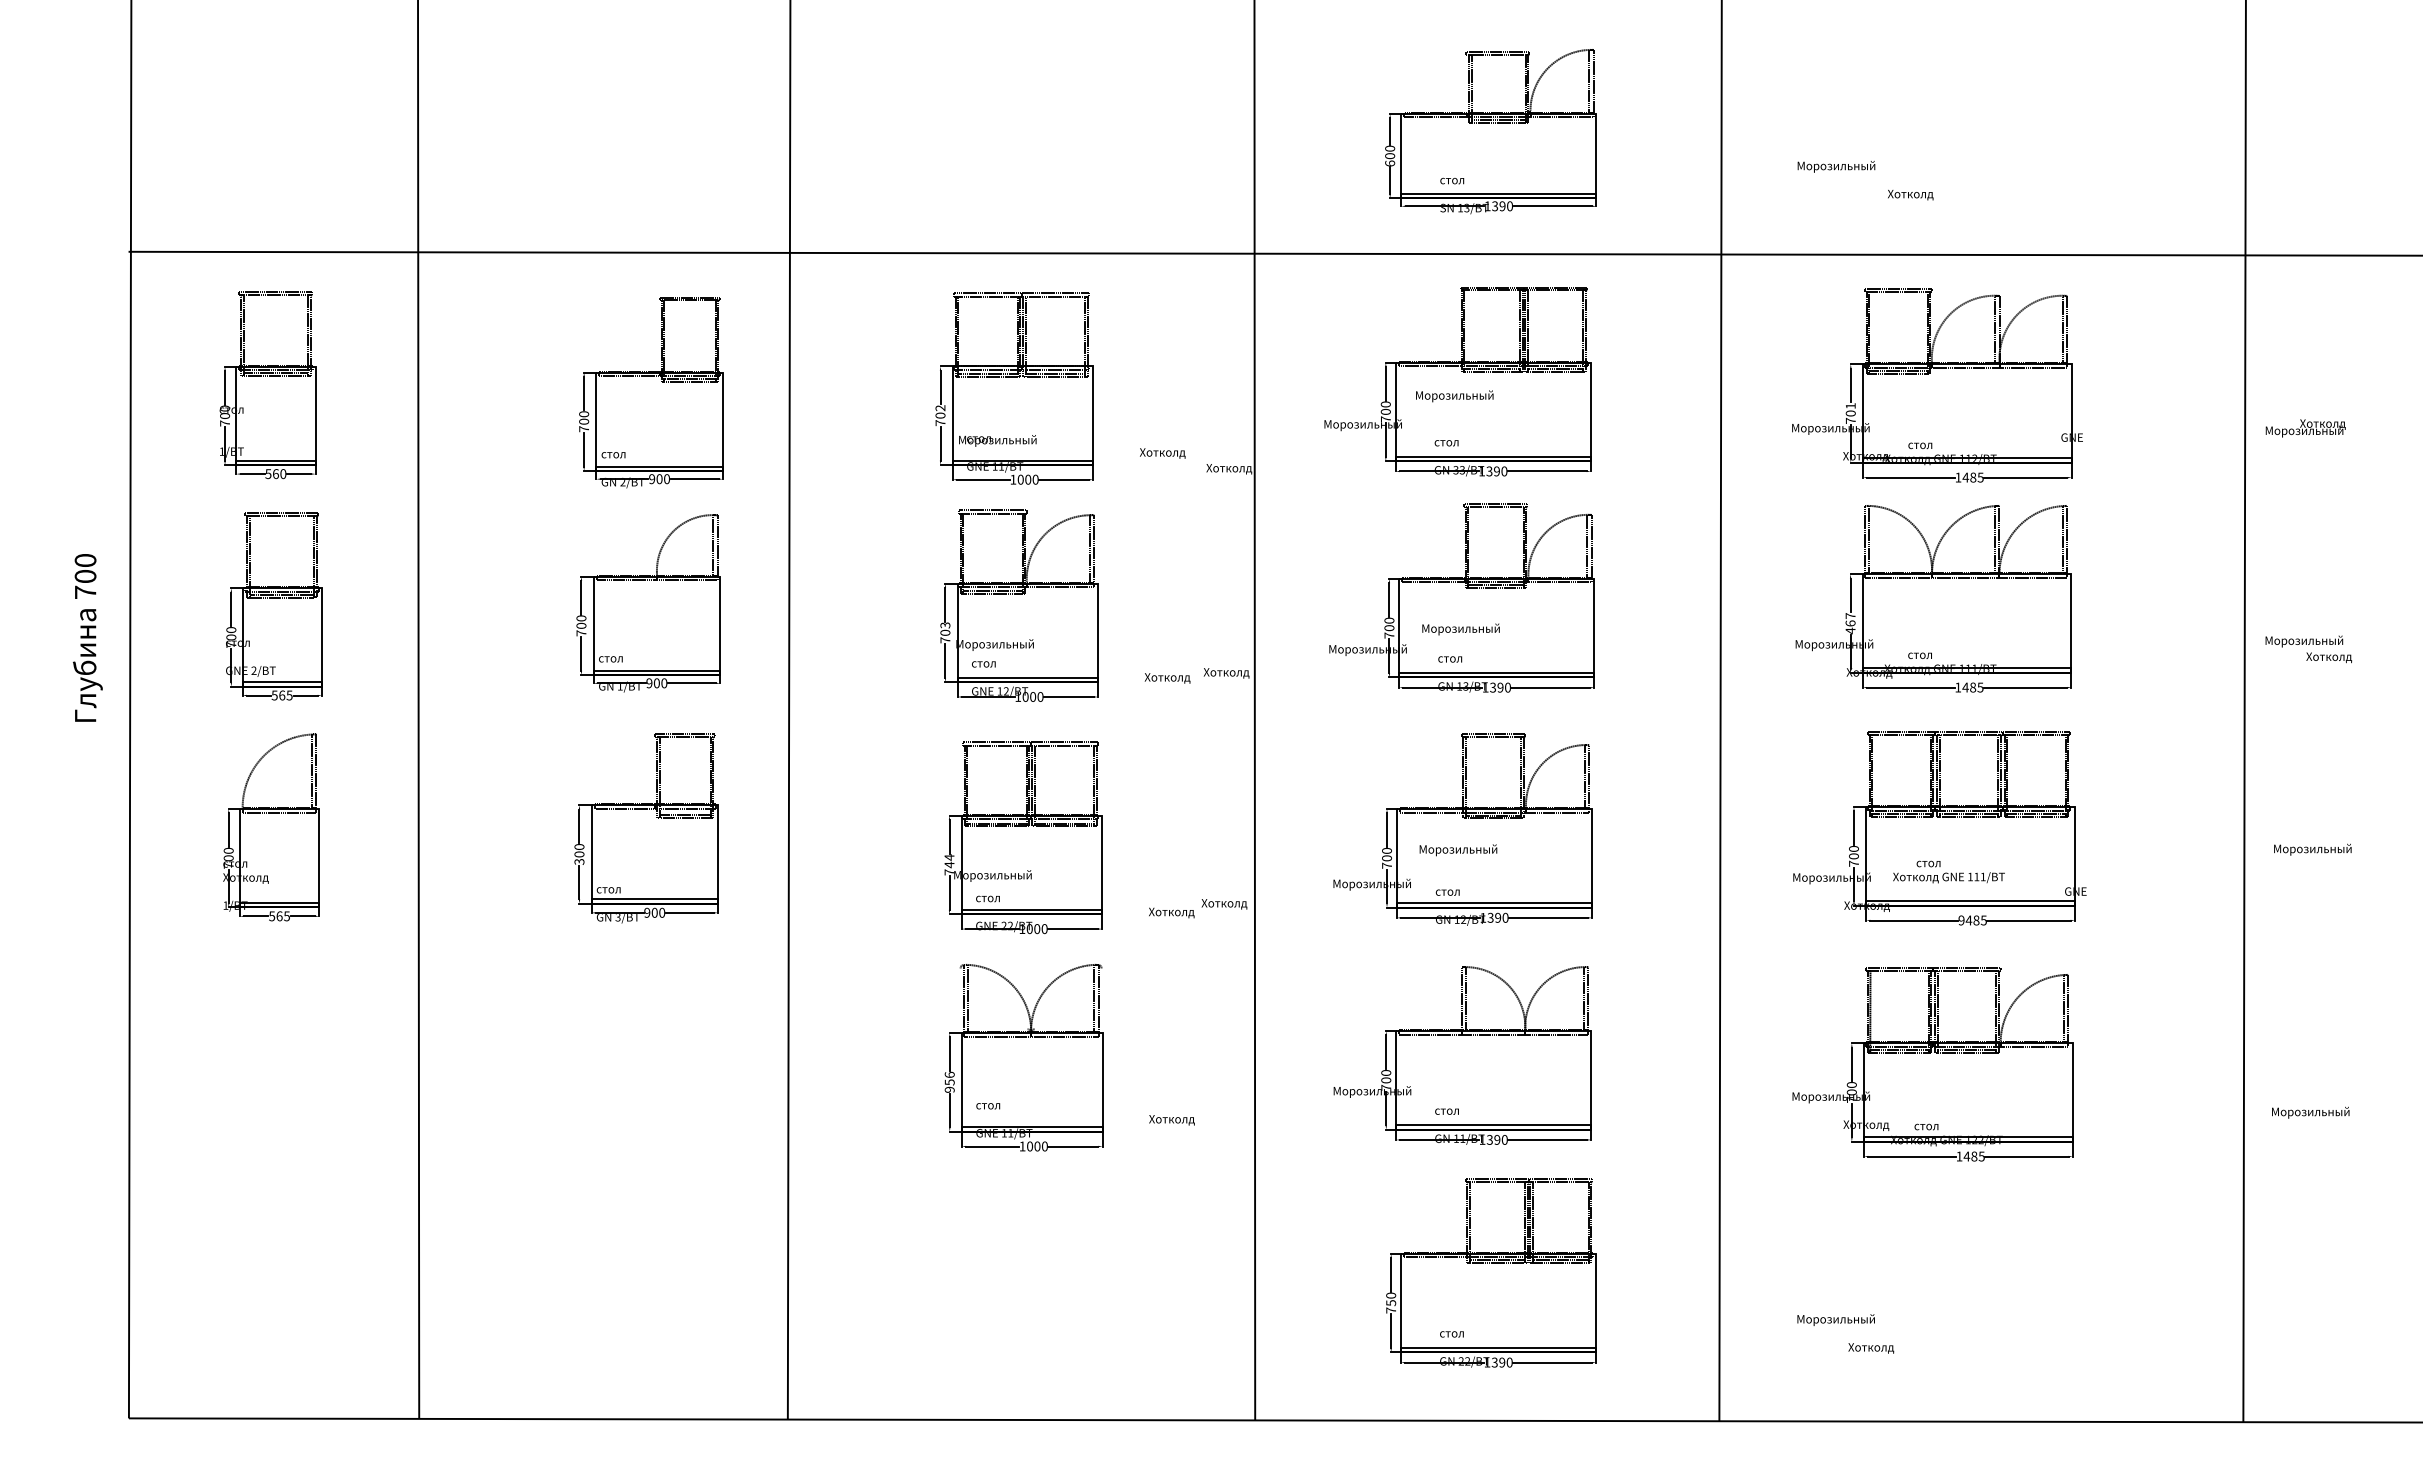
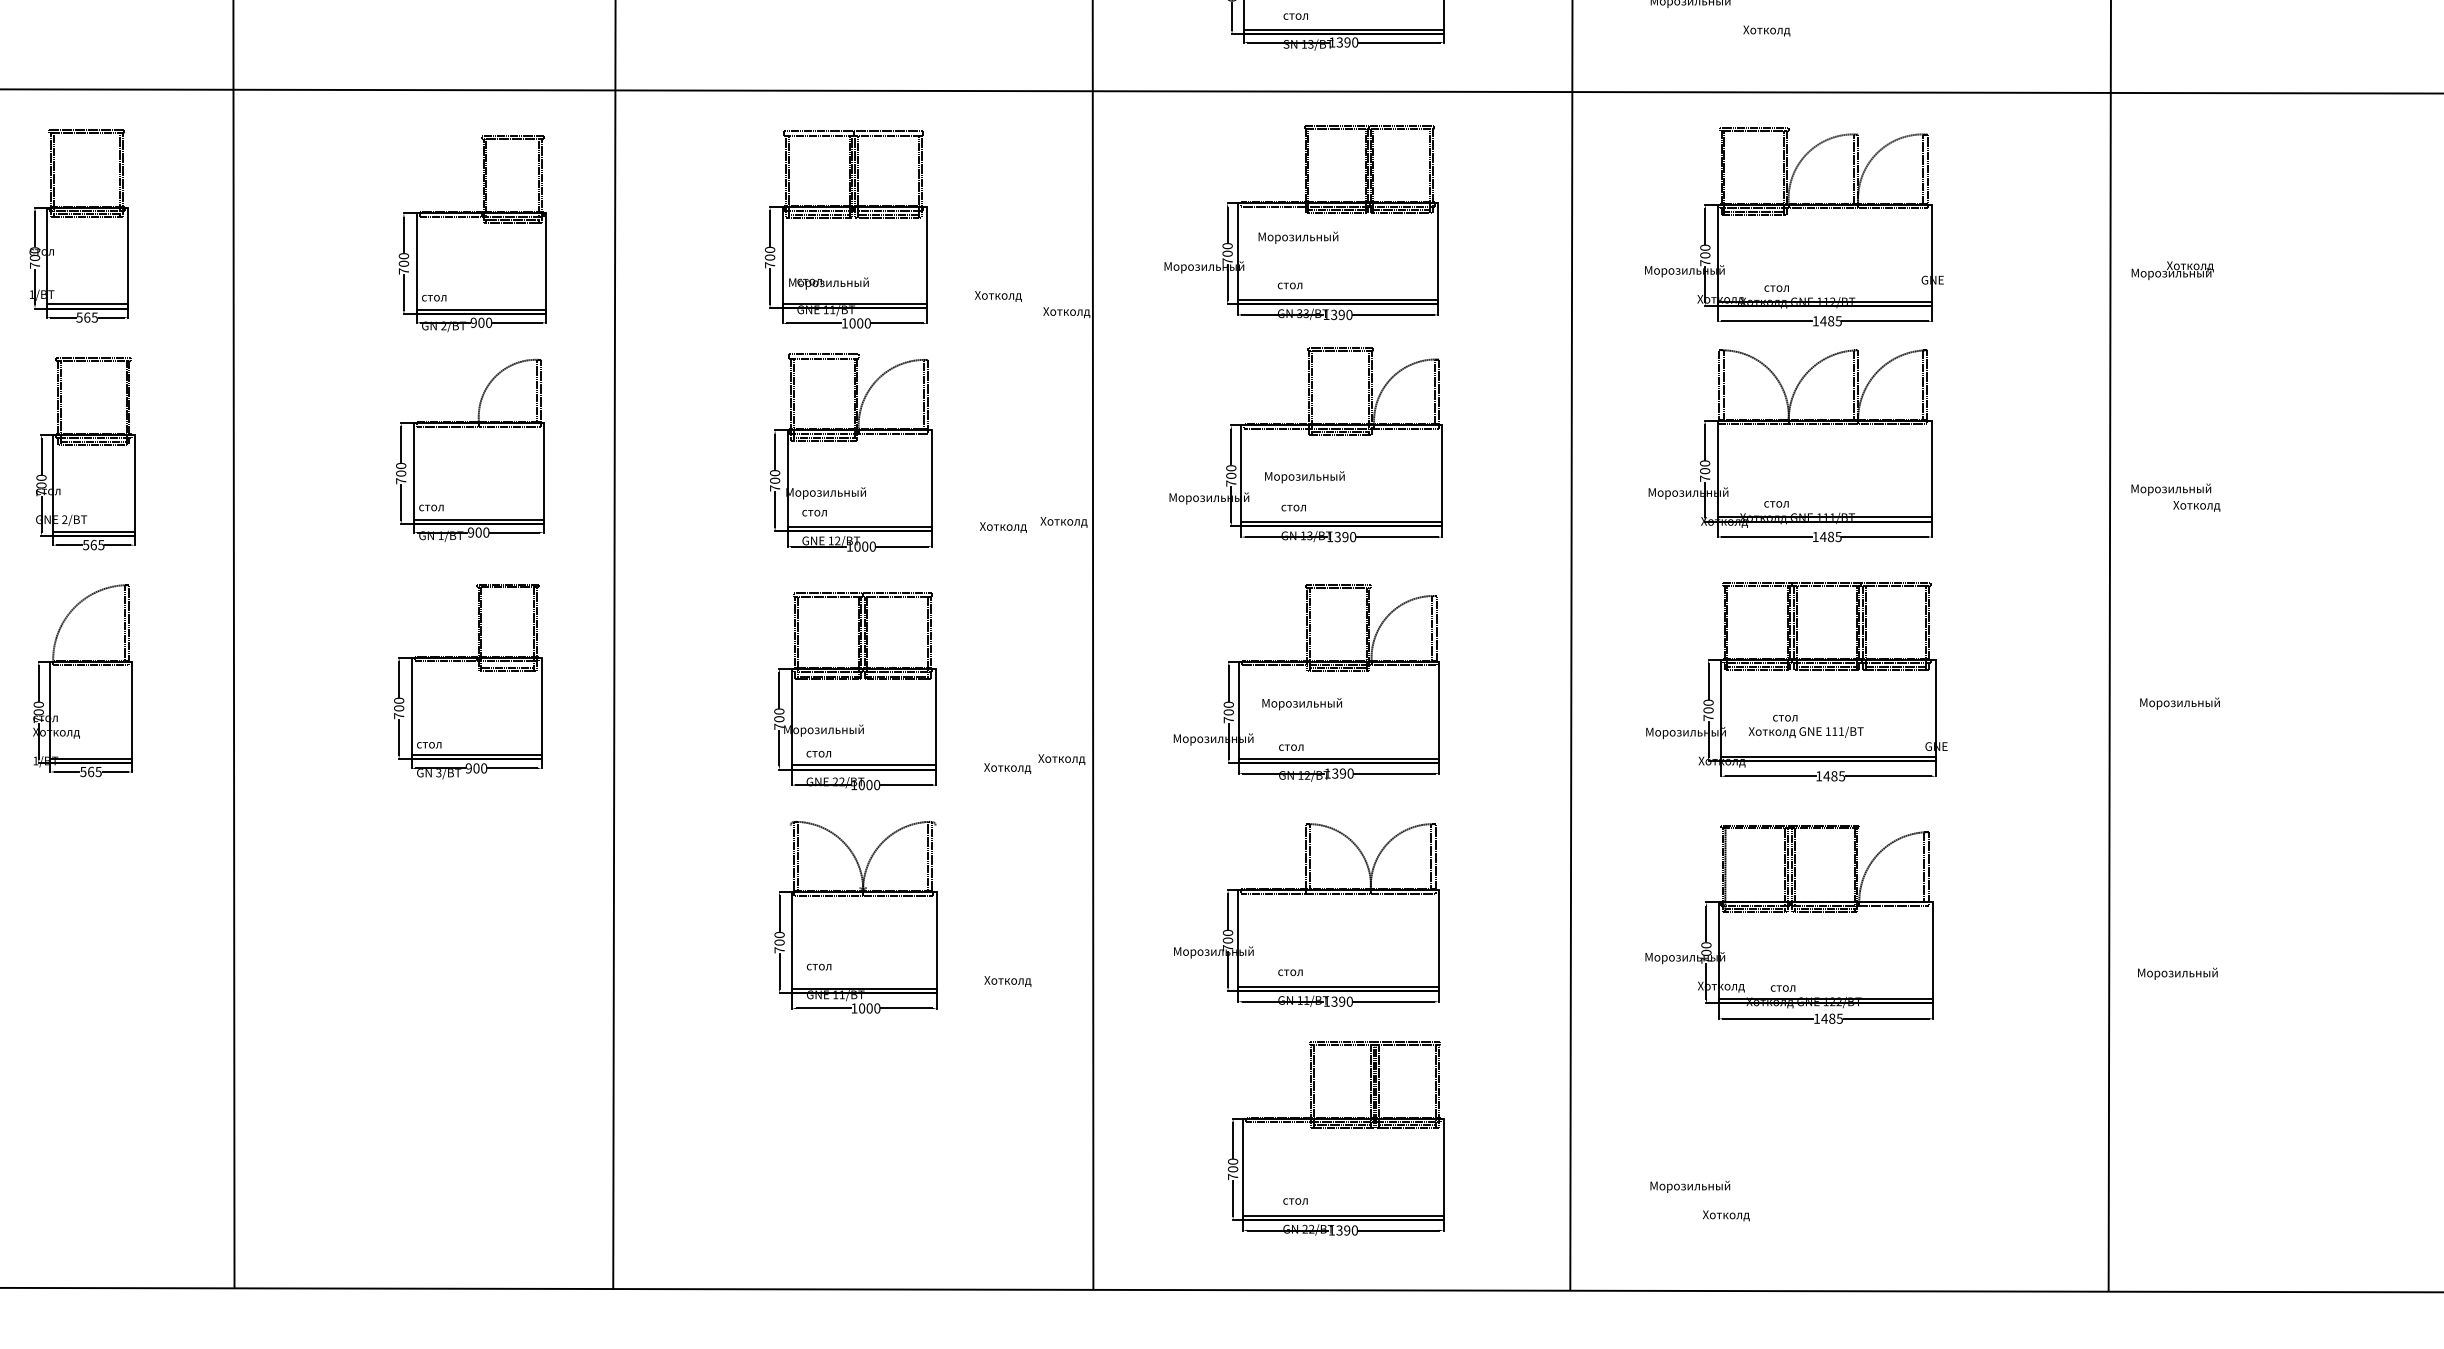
text: (1850, 406) -> (1705, 248), 701 -> 700
text: (940, 408) -> (770, 250), 702 -> 700
text: (283, 473) -> (95, 317), 560 -> 565
text: (1850, 623) -> (1705, 471), 467 -> 700
text: (945, 625) -> (775, 473), 703 -> 700
text: (579, 861) -> (399, 715), 300 -> 700
text: (949, 861) -> (779, 715), 744 -> 700
text: (1961, 920) -> (1819, 776), 9485 -> 1485
text: (949, 1081) -> (779, 941), 956 -> 700
text: (1391, 1303) -> (1233, 1169), 750 -> 700

